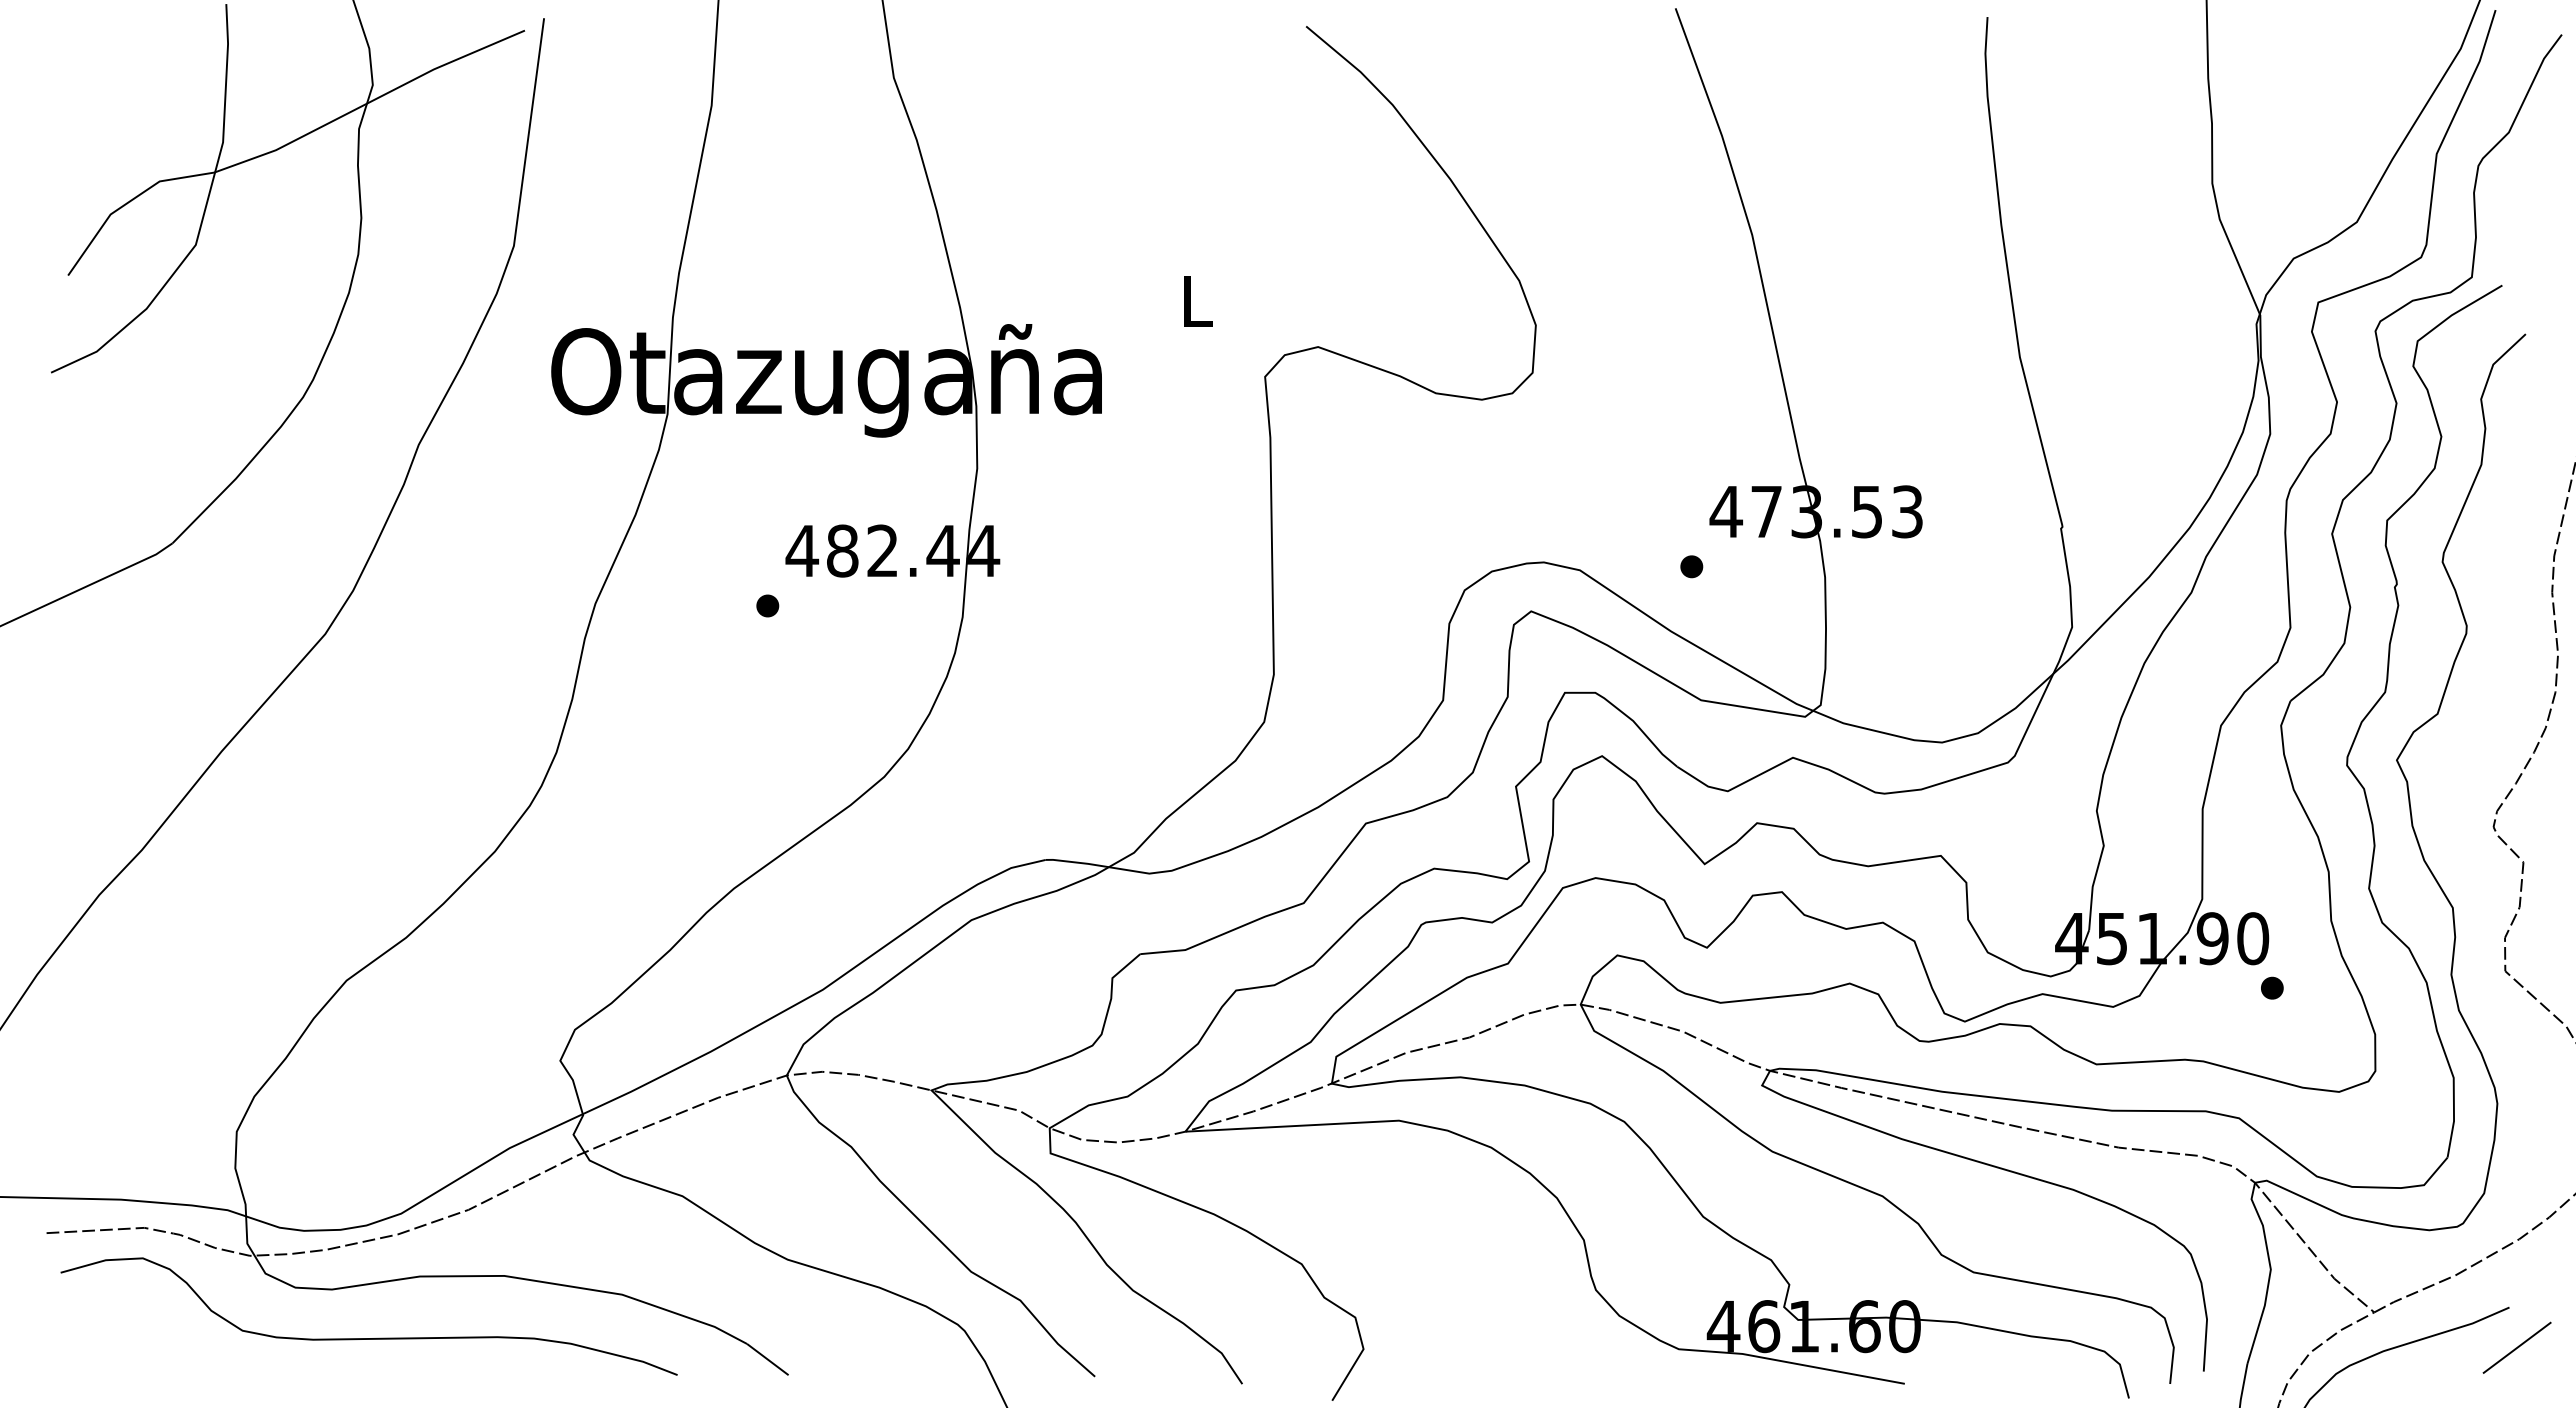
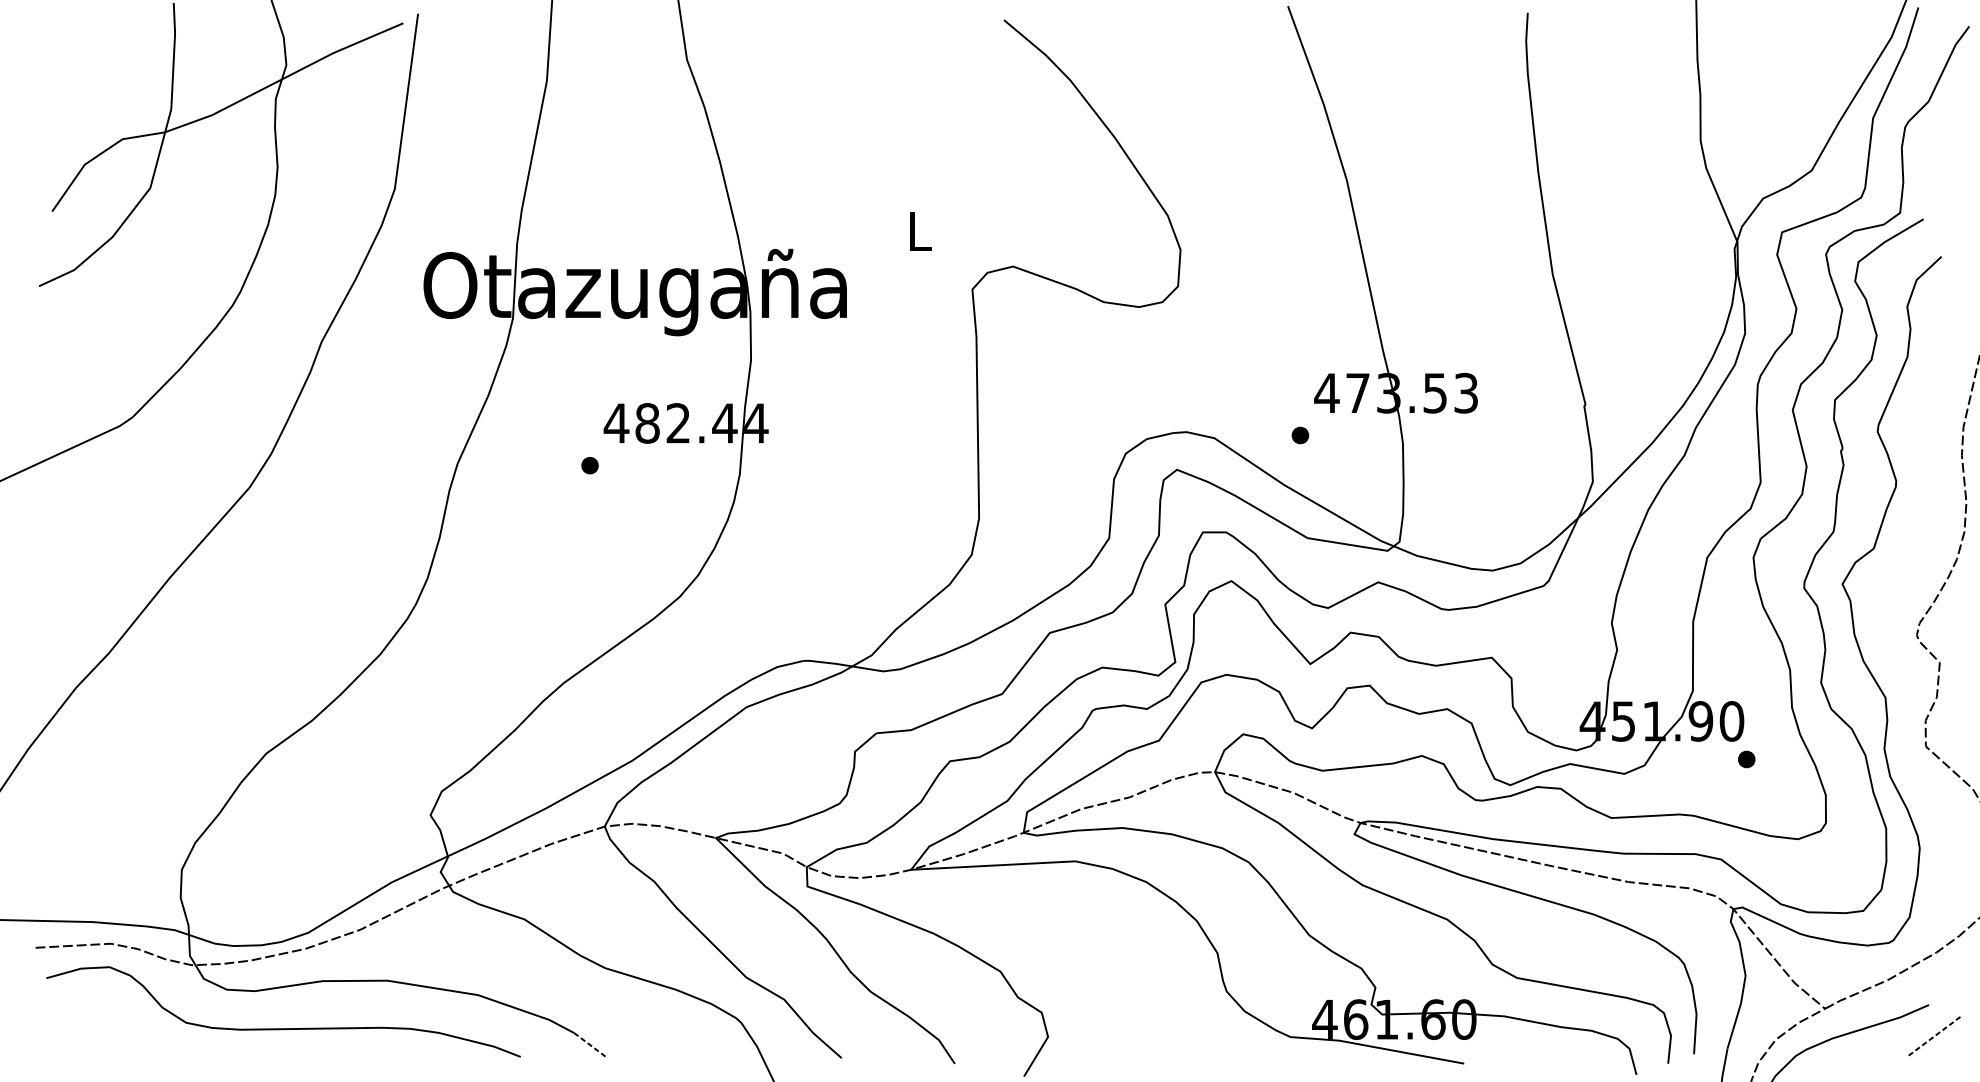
line: (2517, 1347) -> (1935, 1035), solid -> dashed
line: (767, 1359) -> (589, 1044), solid -> dashed

